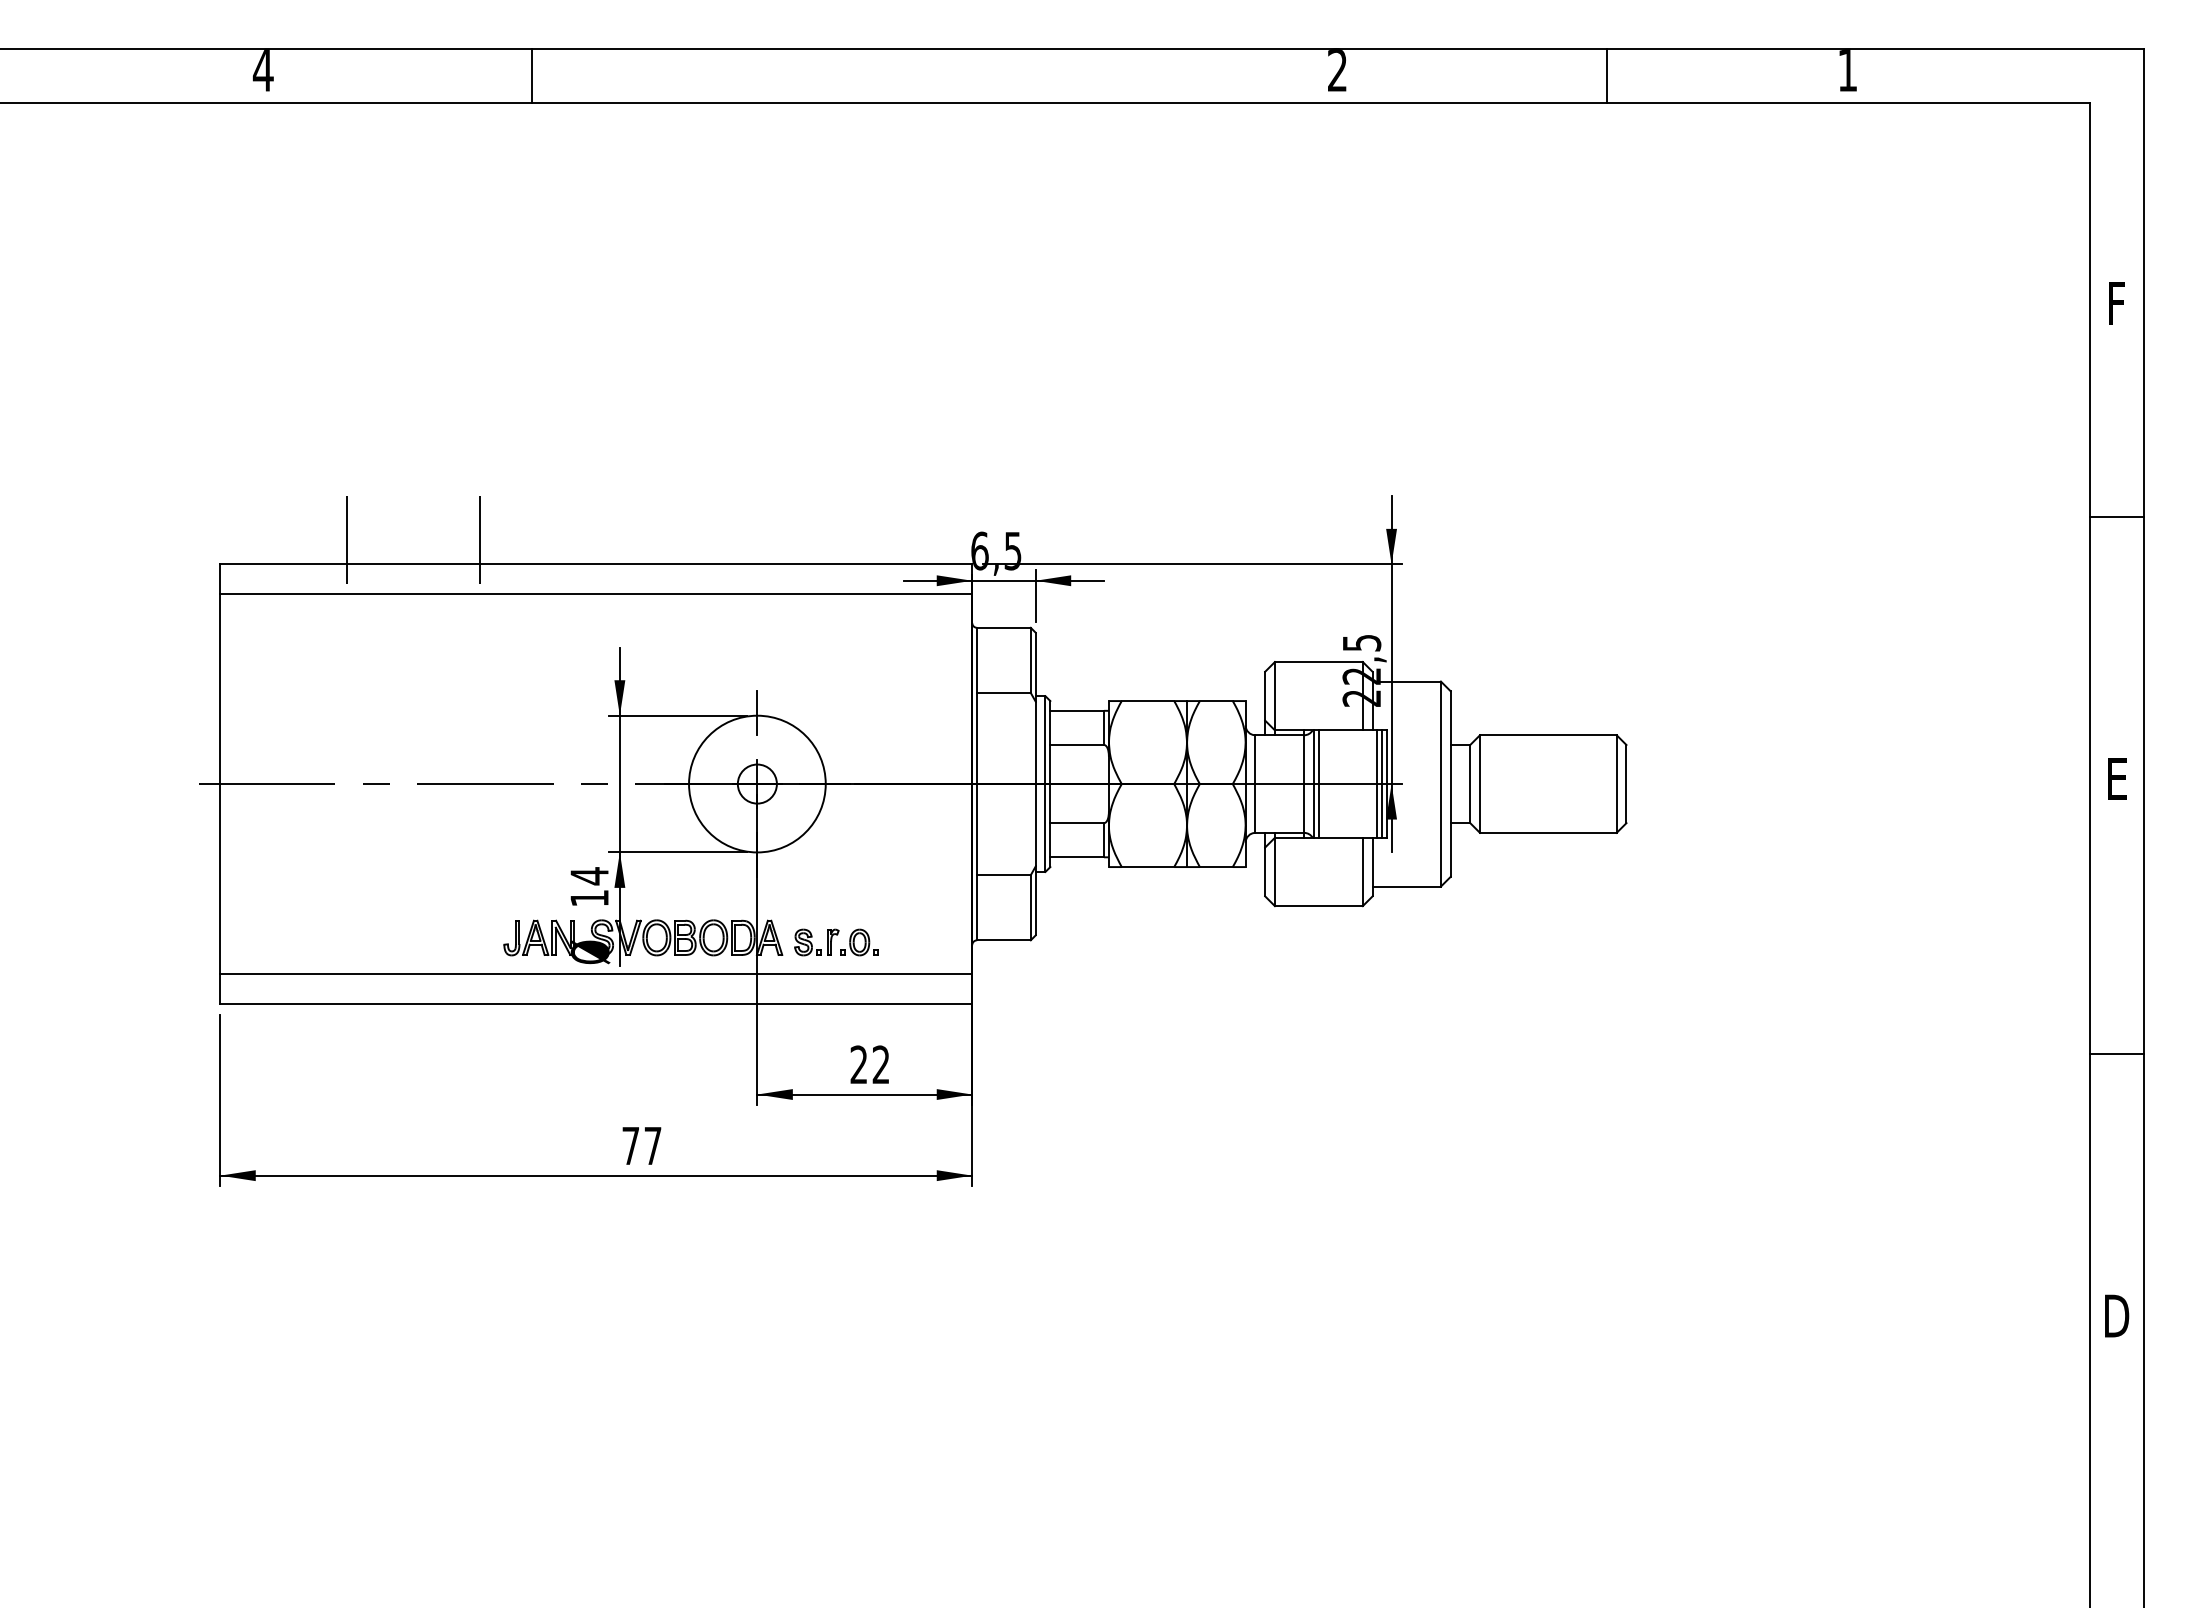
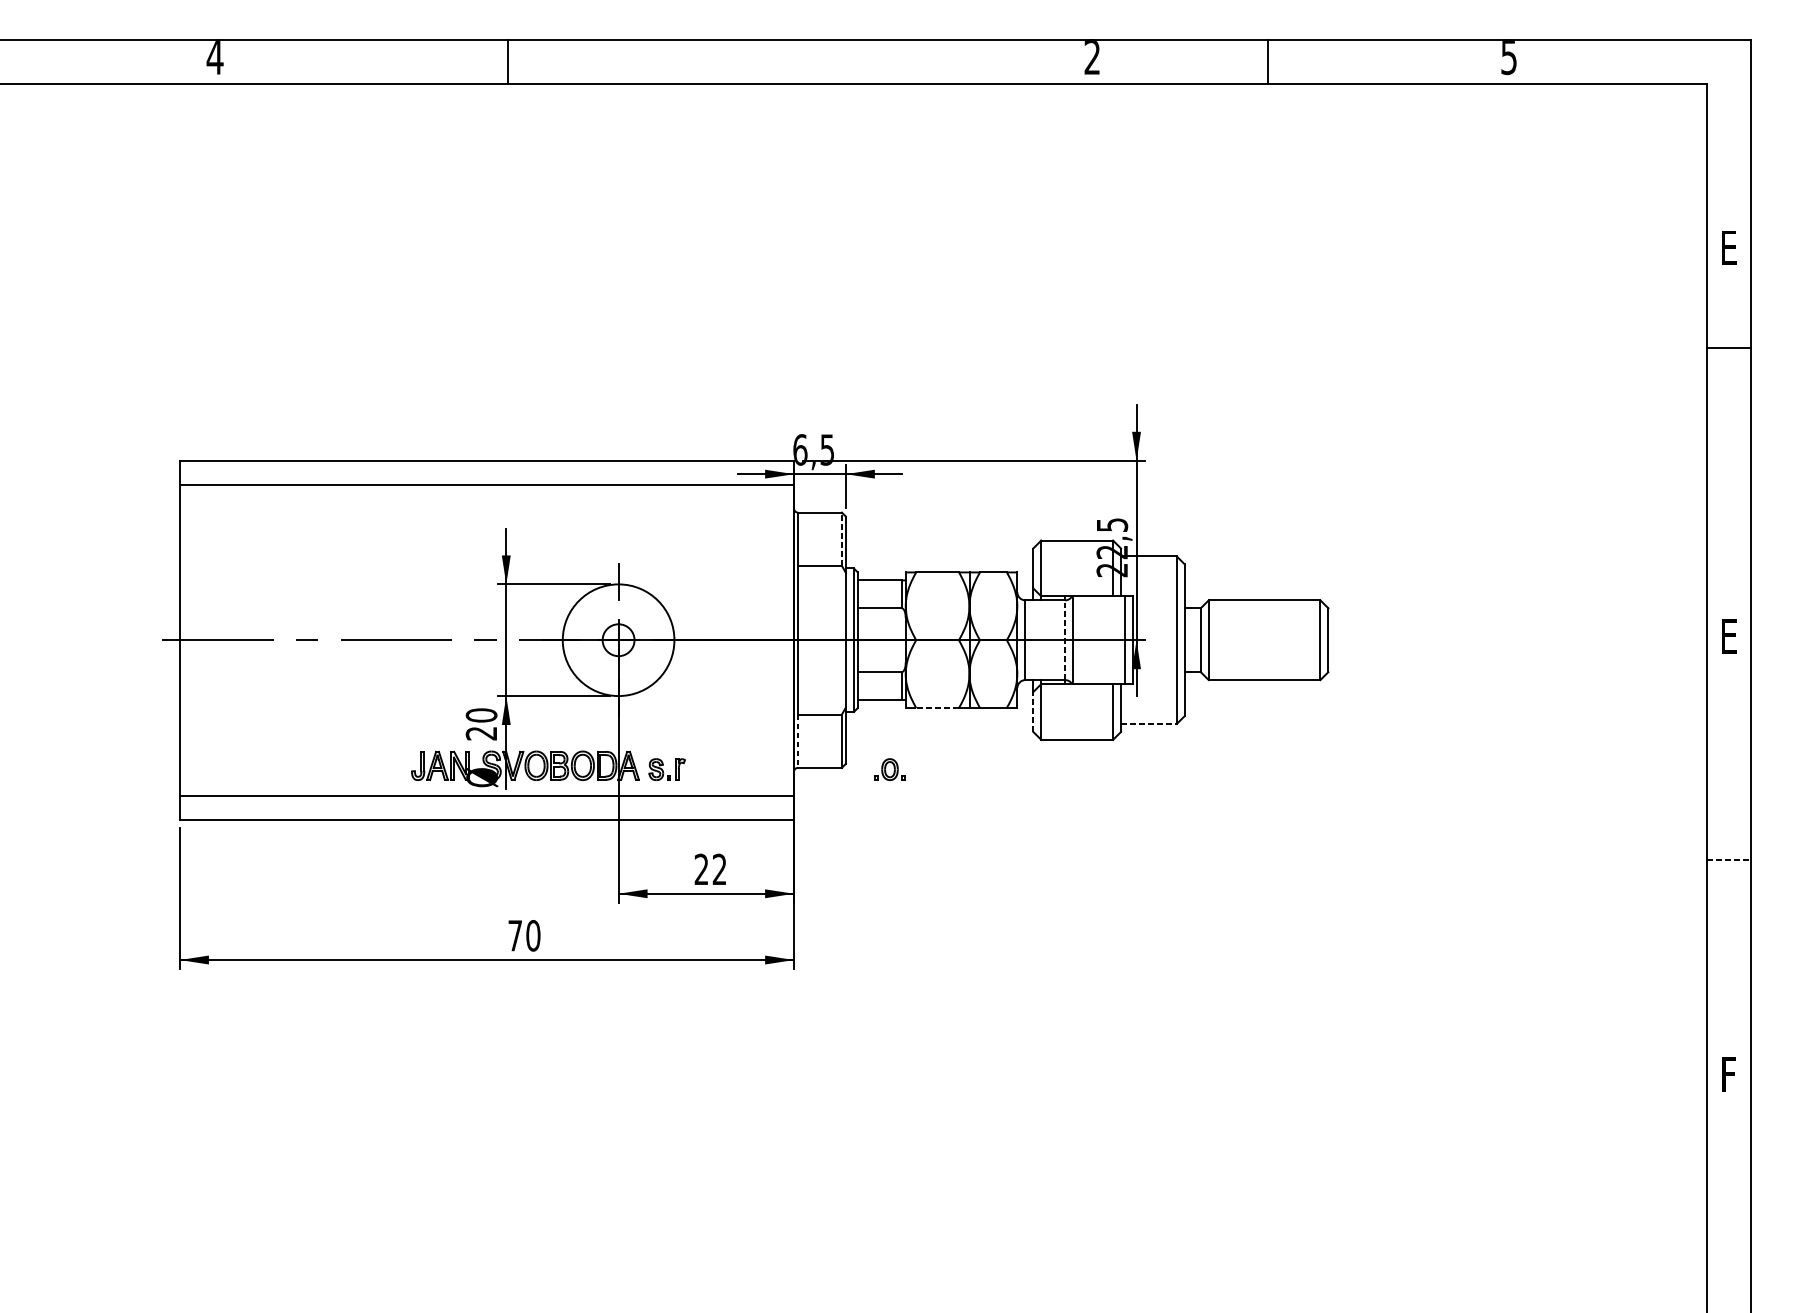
text: (1847, 71) -> (1508, 58), 1 -> 5
line: (532, 76) -> (507, 62), moved
line: (1606, 76) -> (1267, 62), moved
text: (2116, 303) -> (1728, 247), F -> E
line: (2116, 516) -> (1728, 348), moved
line: (347, 539) -> (283, 440), removed
line: (480, 539) -> (392, 440), removed
line: (1030, 660) -> (841, 539), solid -> dashed
line: (1318, 783) -> (1076, 639), removed
line: (1382, 783) -> (1129, 639), removed
line: (1304, 784) -> (1065, 640), solid -> dashed
line: (1147, 867) -> (937, 708), solid -> dashed
line: (1265, 871) -> (1033, 711), solid -> dashed
text: (589, 886) -> (481, 723), 14 -> 20
line: (1407, 886) -> (1149, 723), solid -> dashed
line: (977, 907) -> (798, 741), solid -> dashed
part: (859, 942) -> (889, 769), moved
line: (2116, 1053) -> (1728, 860), solid -> dashed
text: (652, 1145) -> (532, 935), 77 -> 70
text: (2117, 1315) -> (1729, 1074), D -> F

